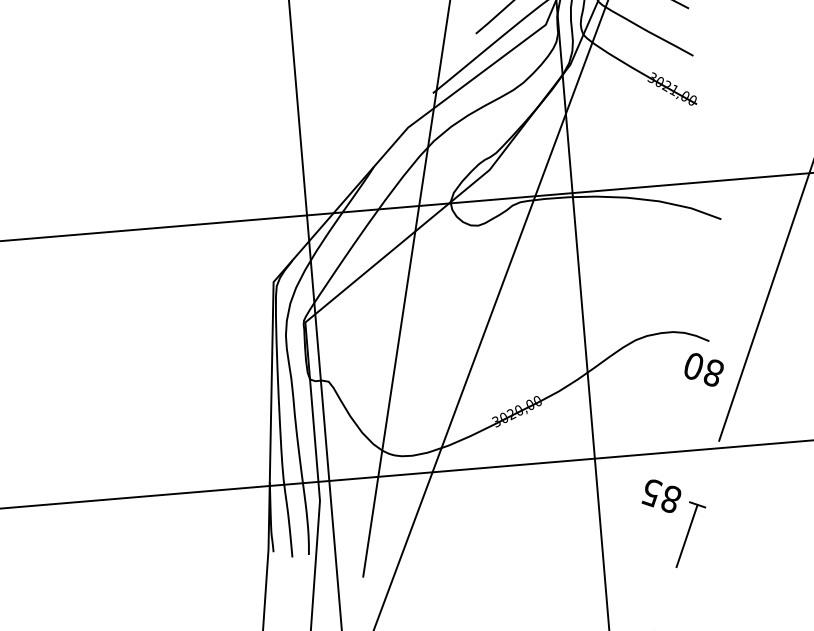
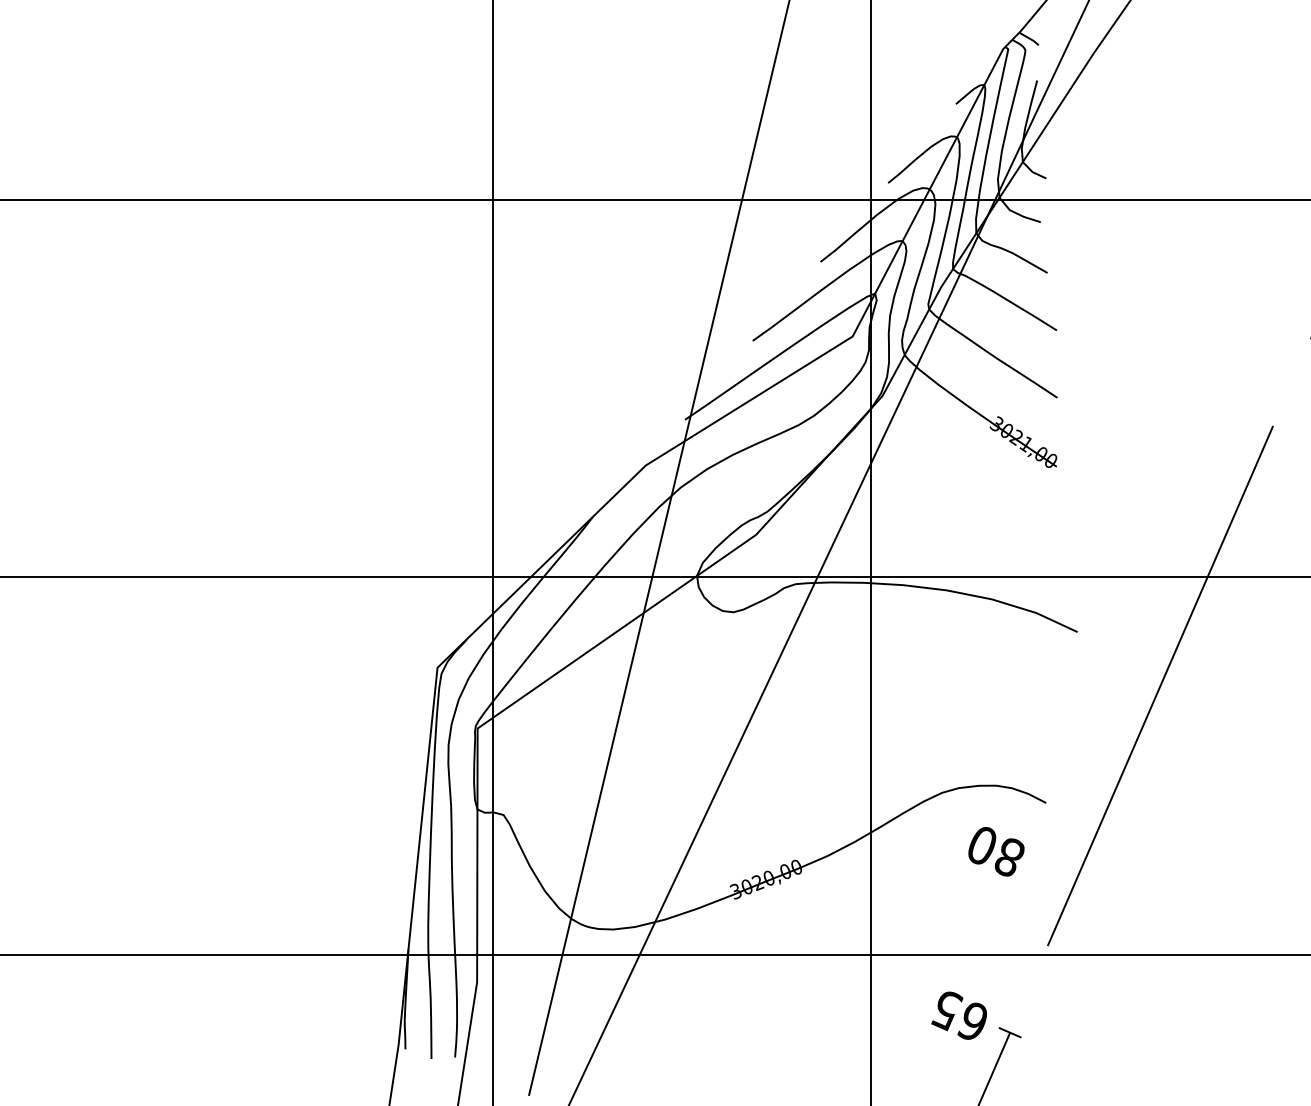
text: (704, 369) -> (996, 851), moved
text: (670, 499) -> (972, 1021), 85 -> 65

